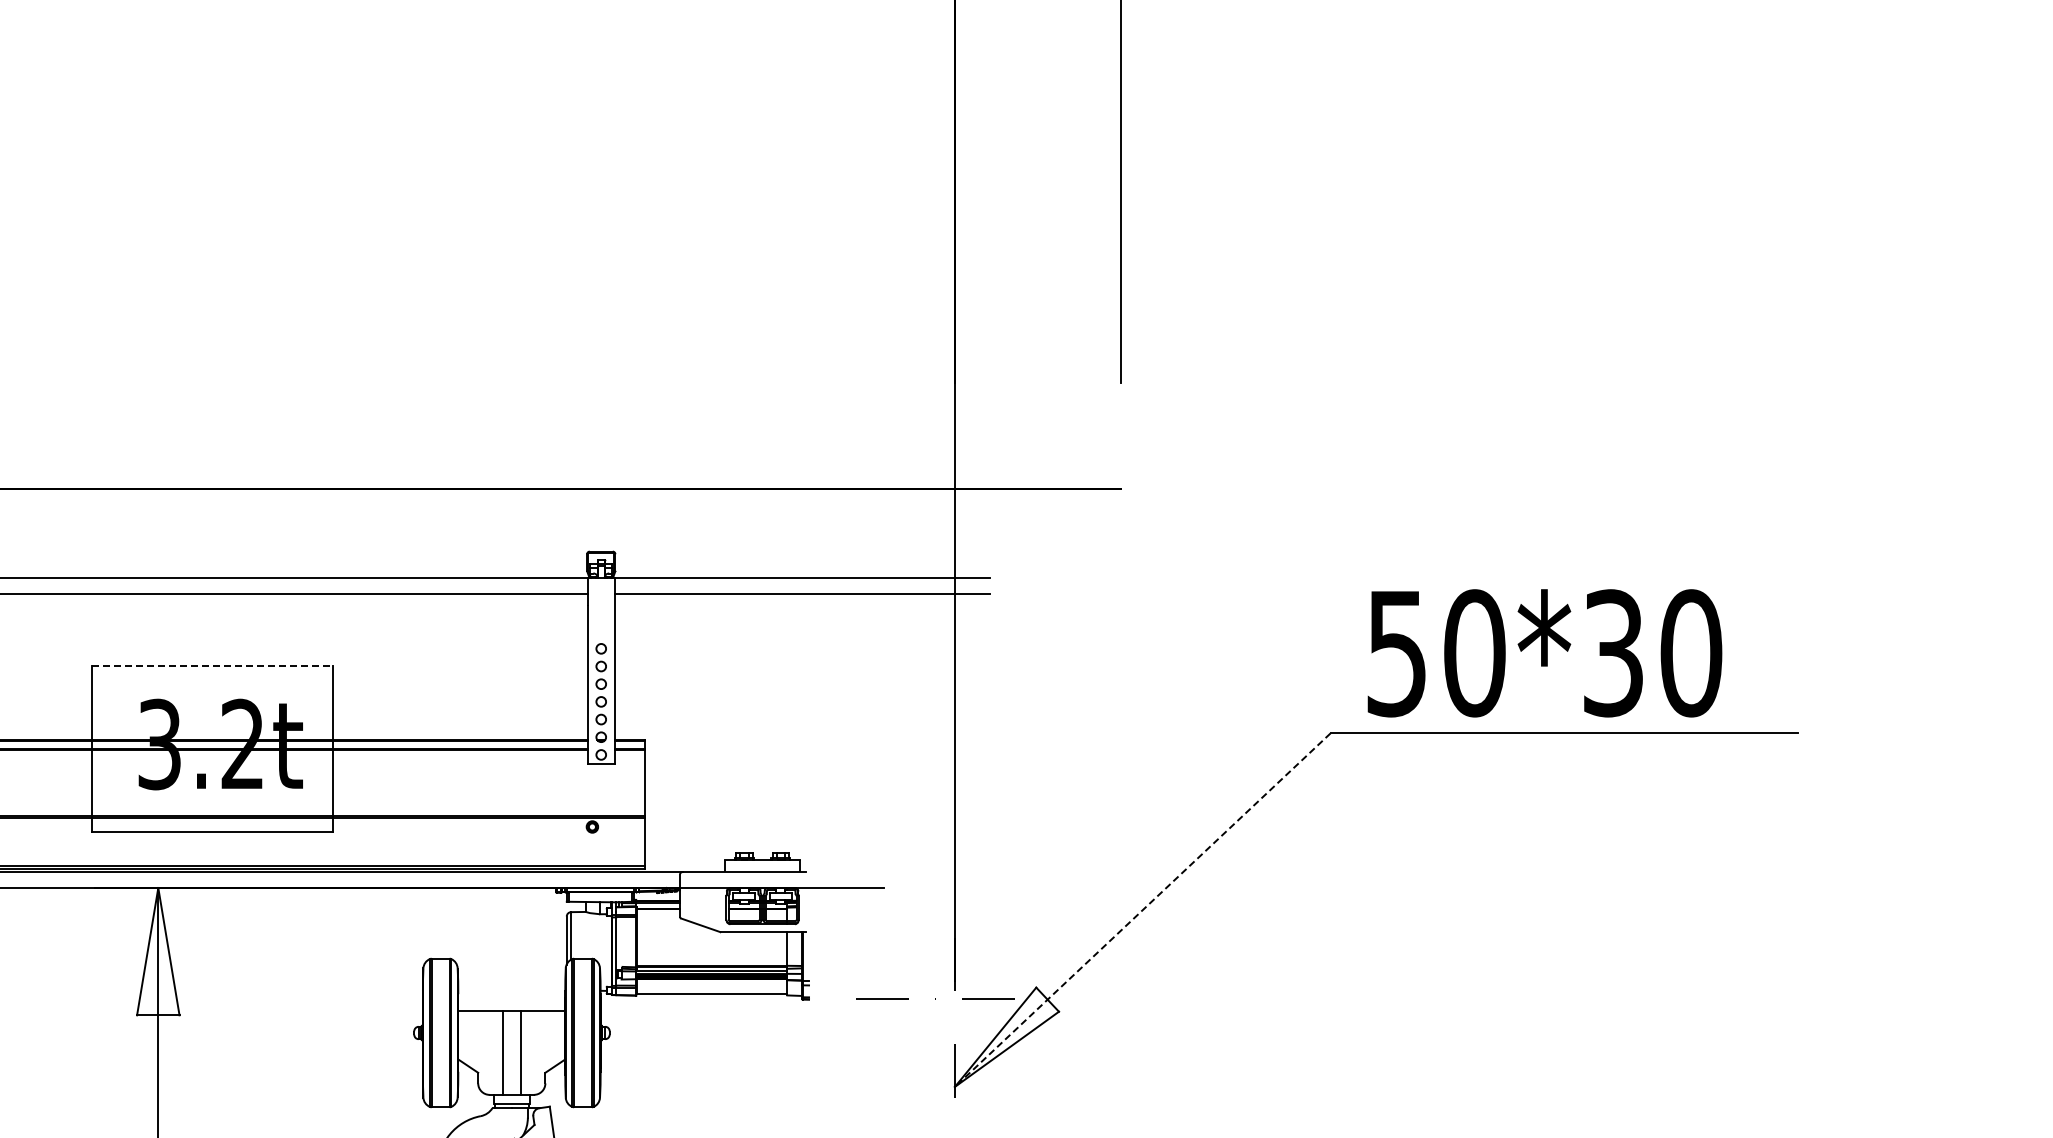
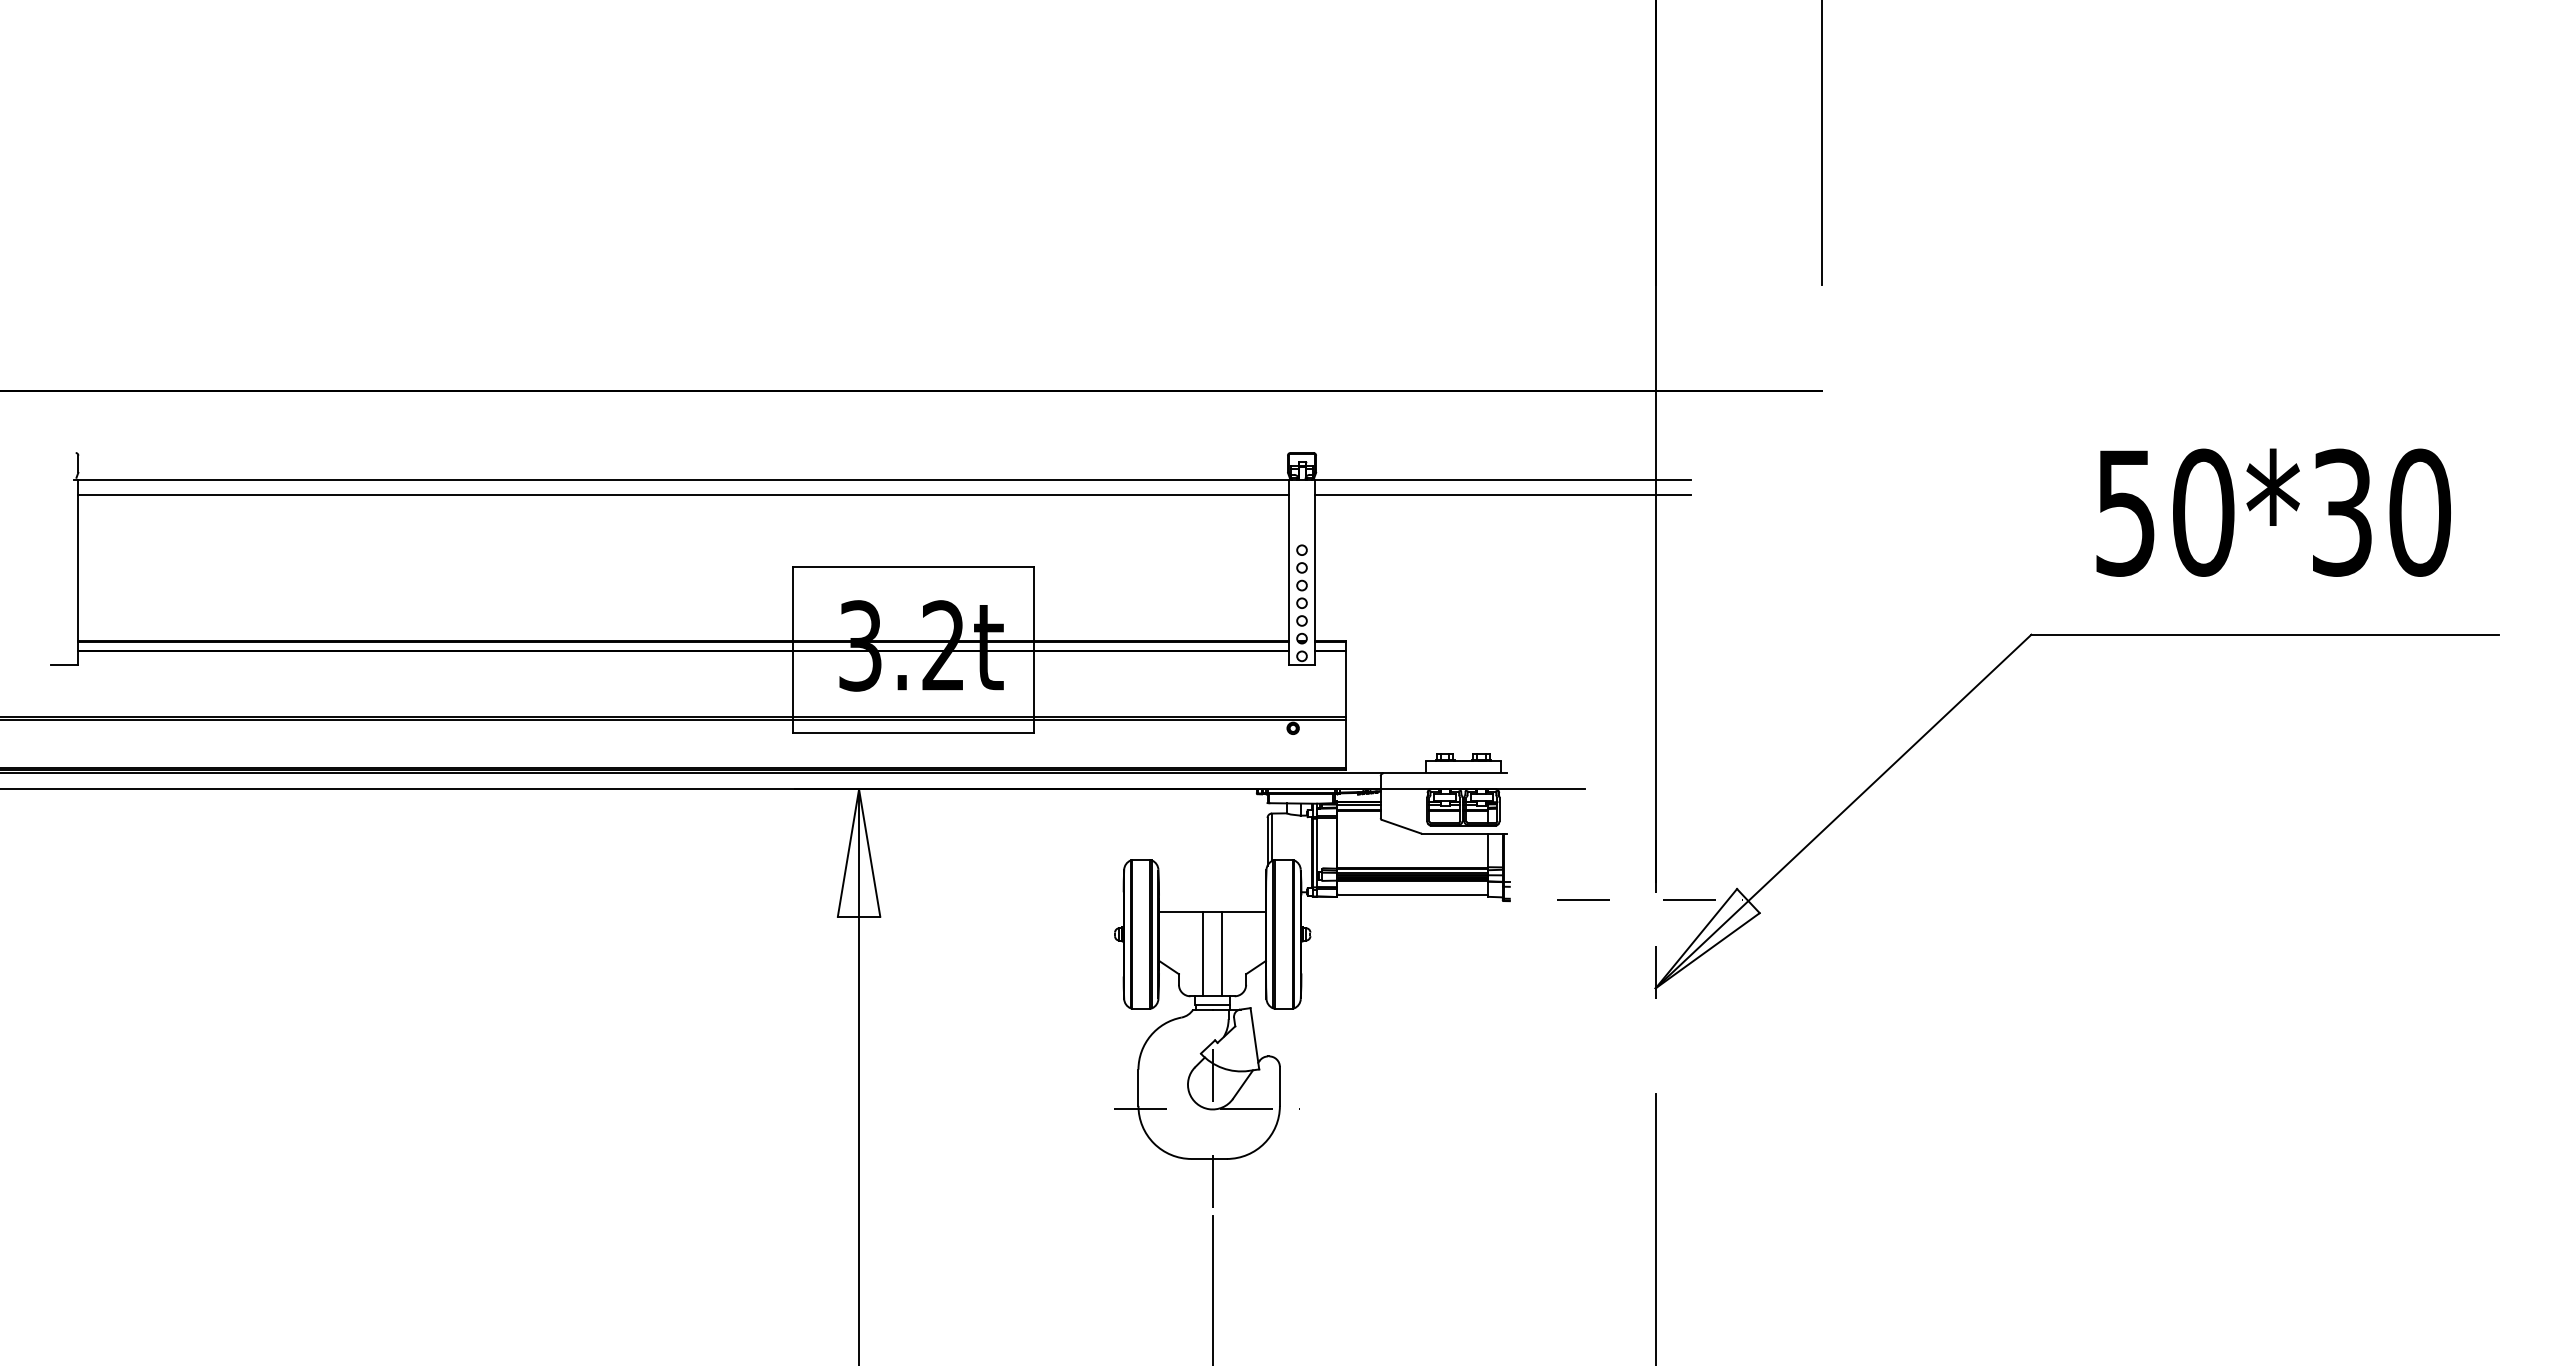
text: (1544, 653) -> (2273, 512), moved
line: (213, 666) -> (914, 567), dashed -> solid
line: (1142, 910) -> (1843, 811), dashed -> solid

